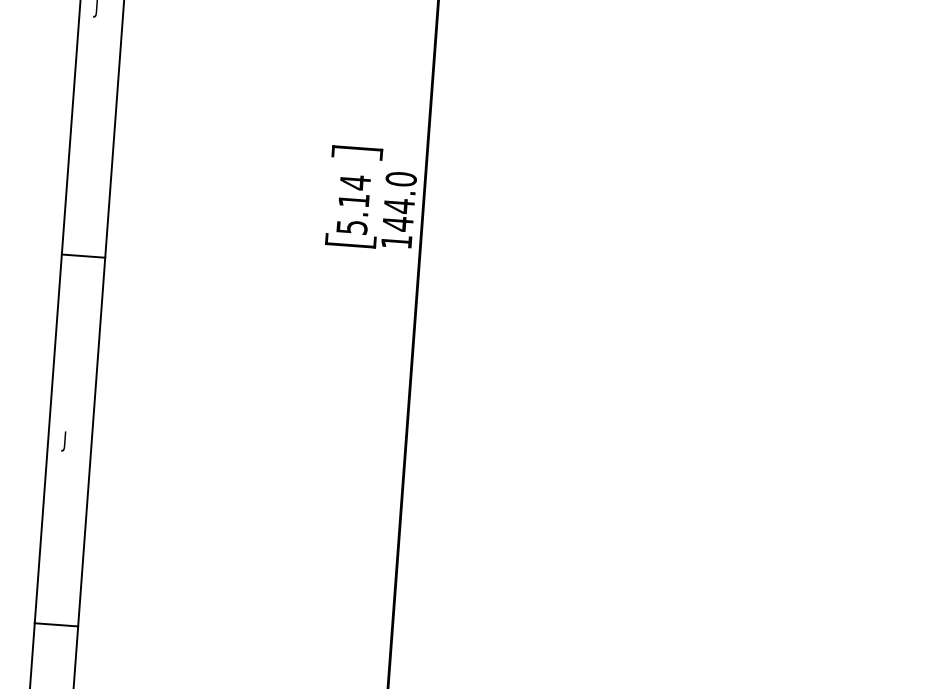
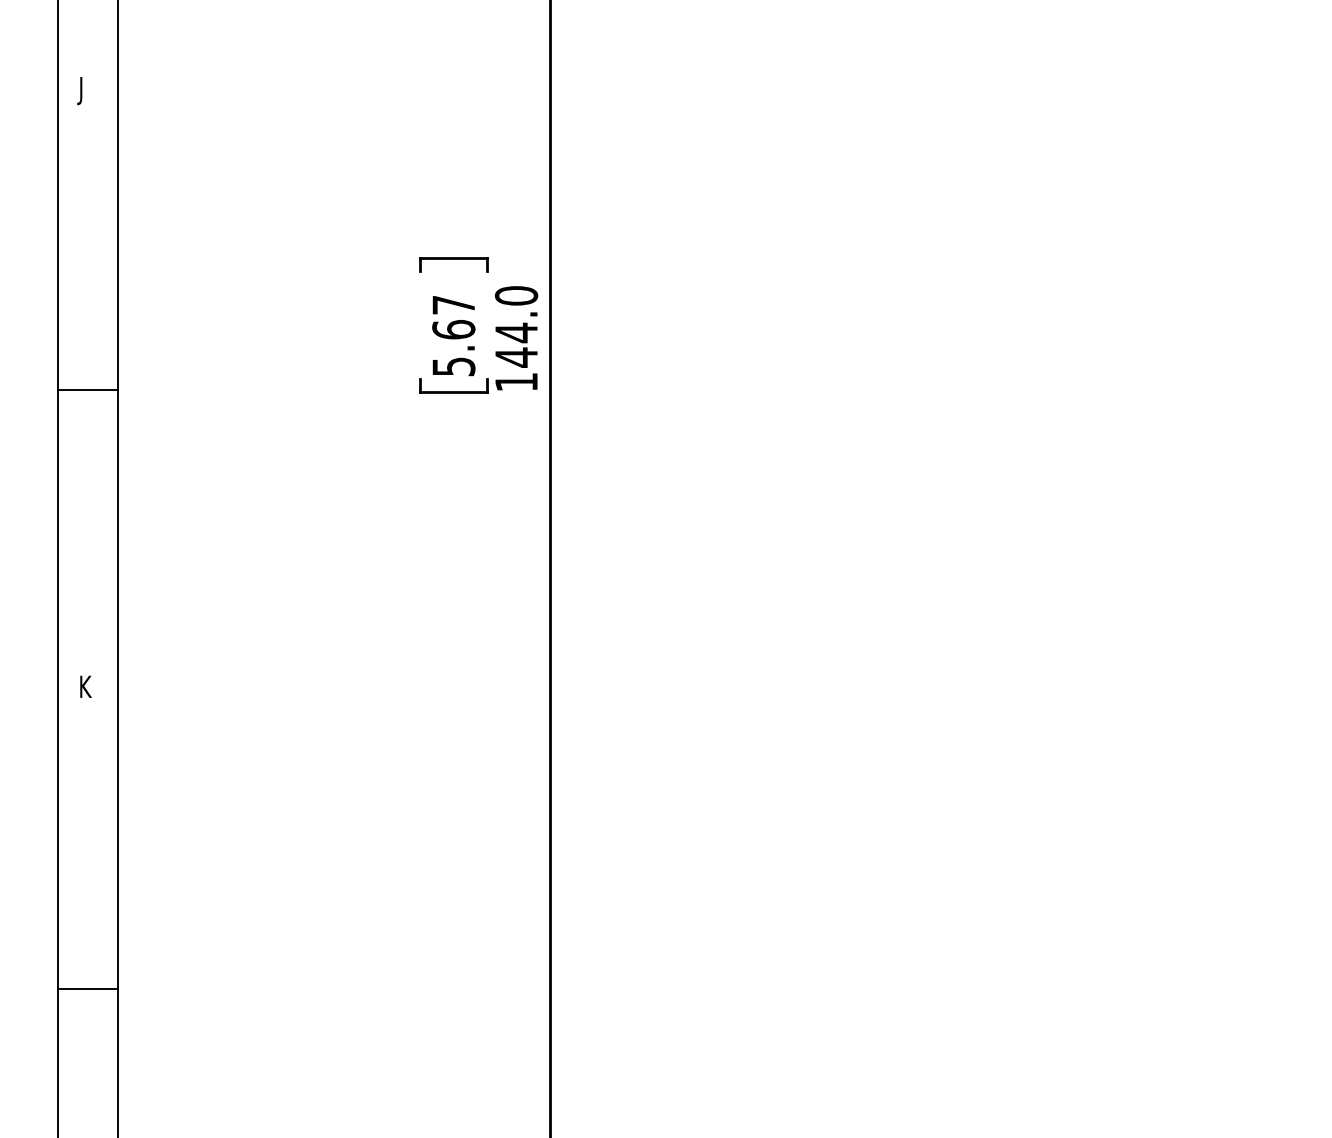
text: (354, 191) -> (453, 317), 5.14 -> 5.67
line: (83, 256) -> (88, 390), moved
text: (67, 441) -> (84, 689), J -> K
line: (56, 625) -> (88, 989), moved

